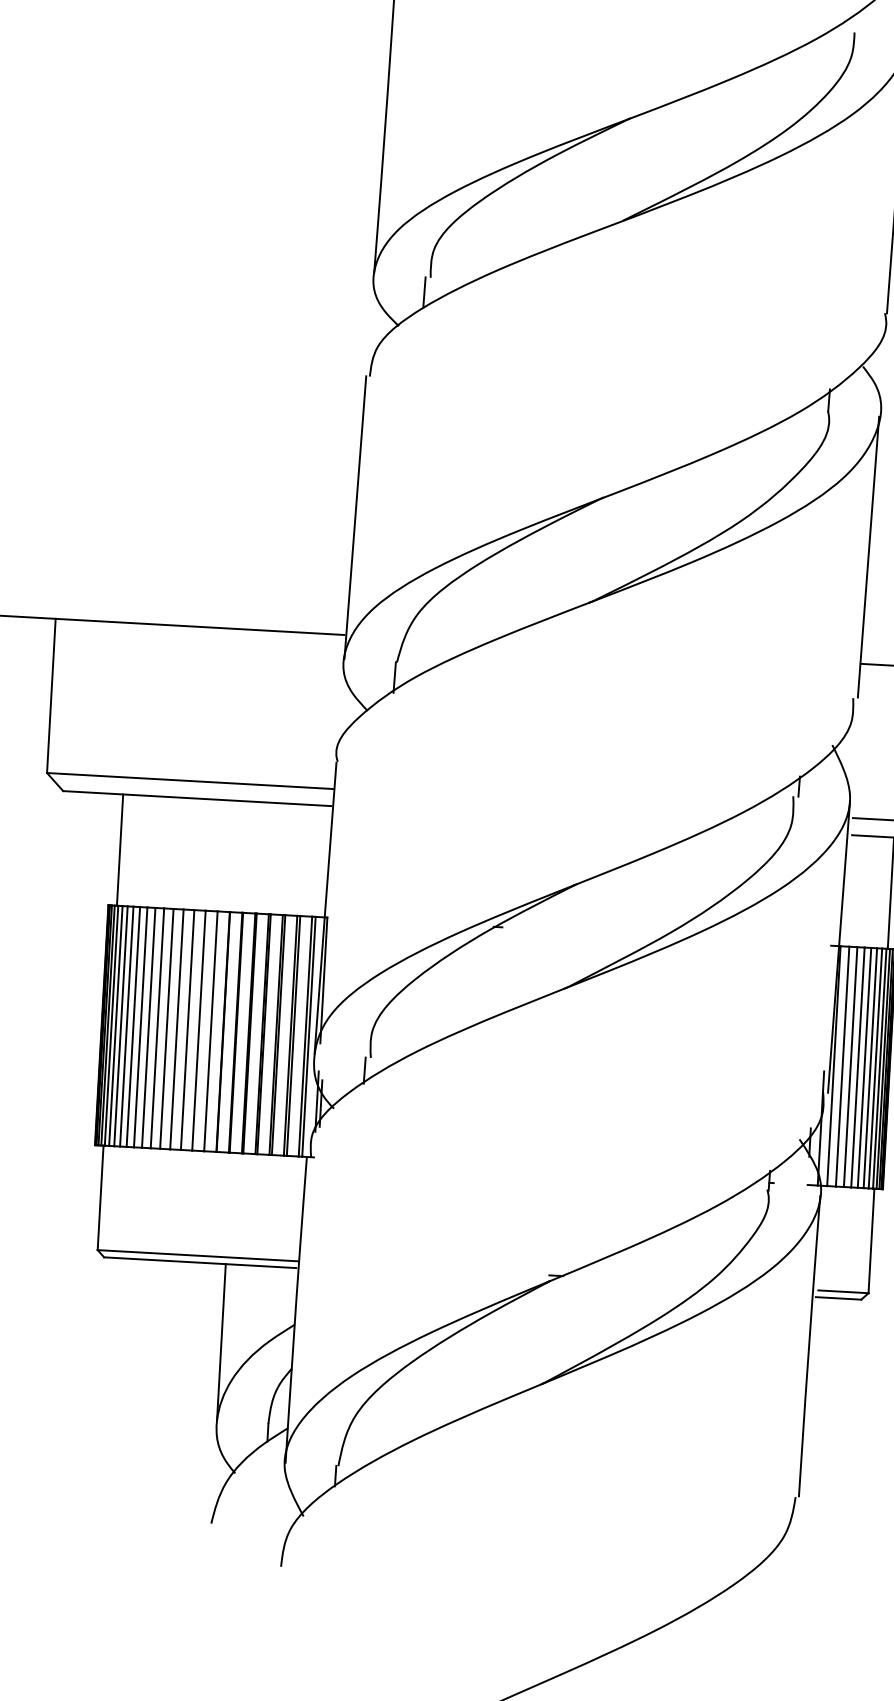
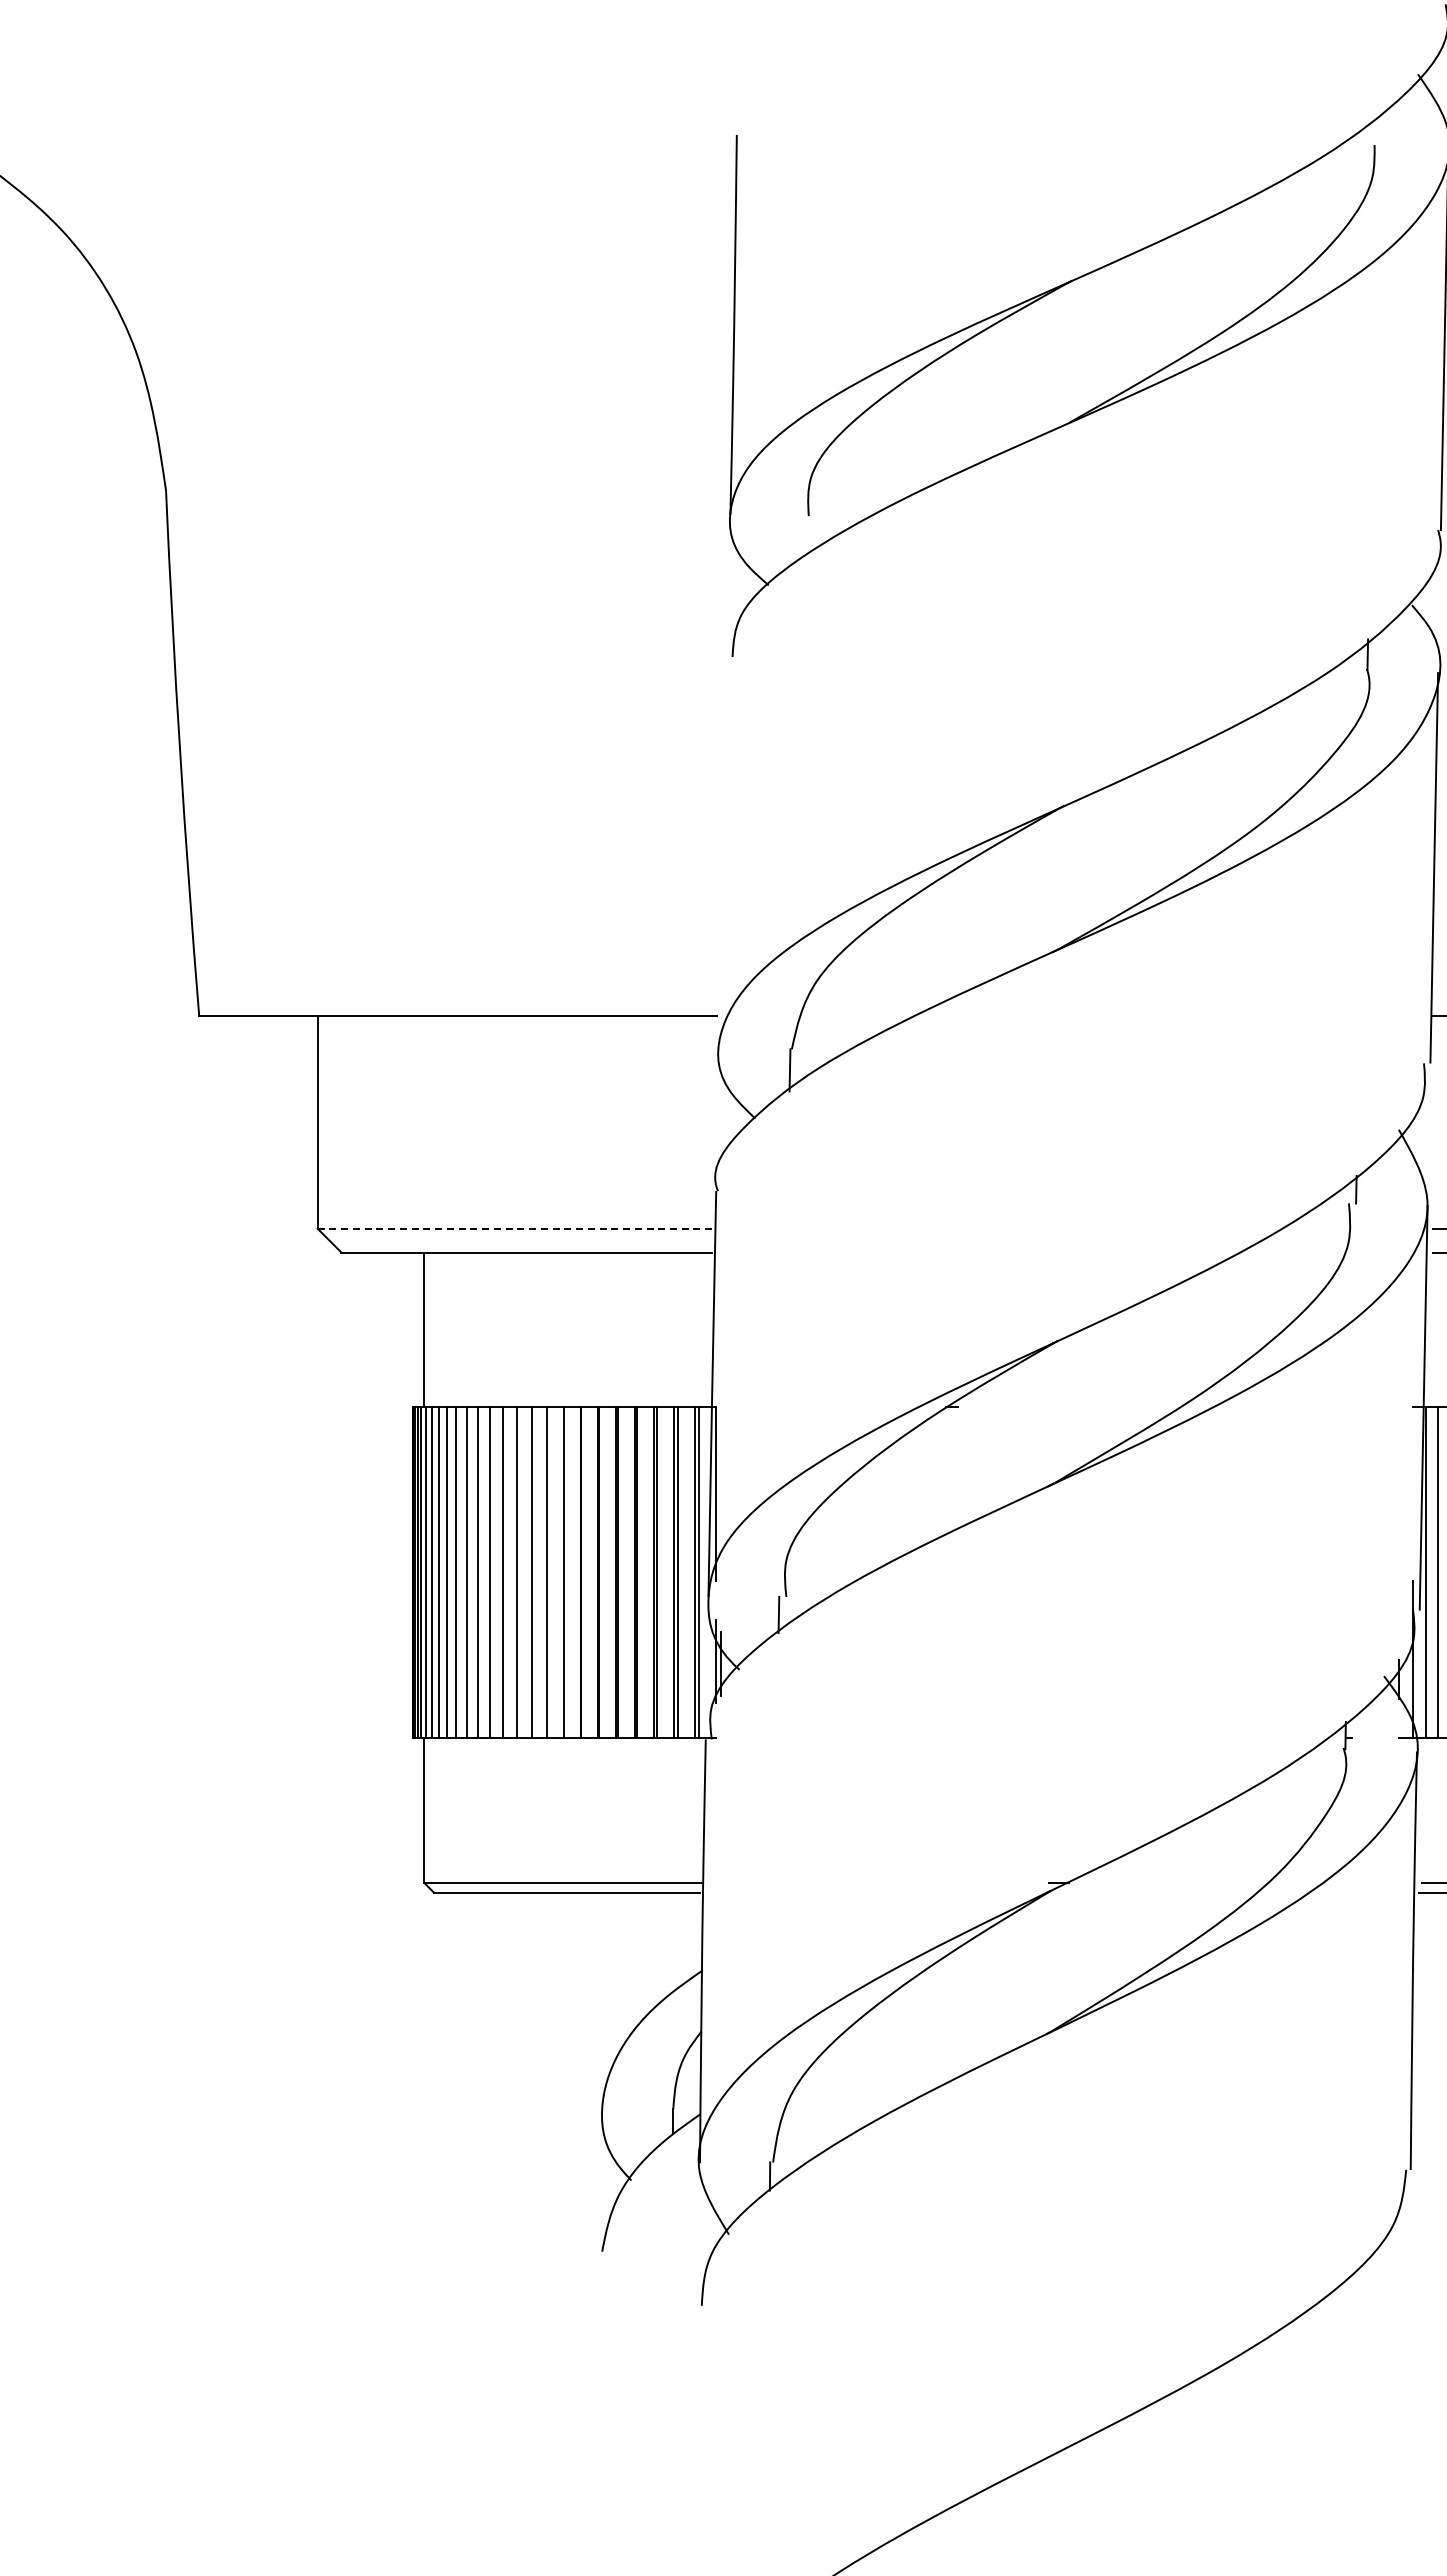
line: (423, 292) -> (800, 536), removed
line: (355, 517) -> (723, 852), removed
line: (189, 780) -> (515, 1228), solid -> dashed
line: (221, 1342) -> (602, 2000), removed

